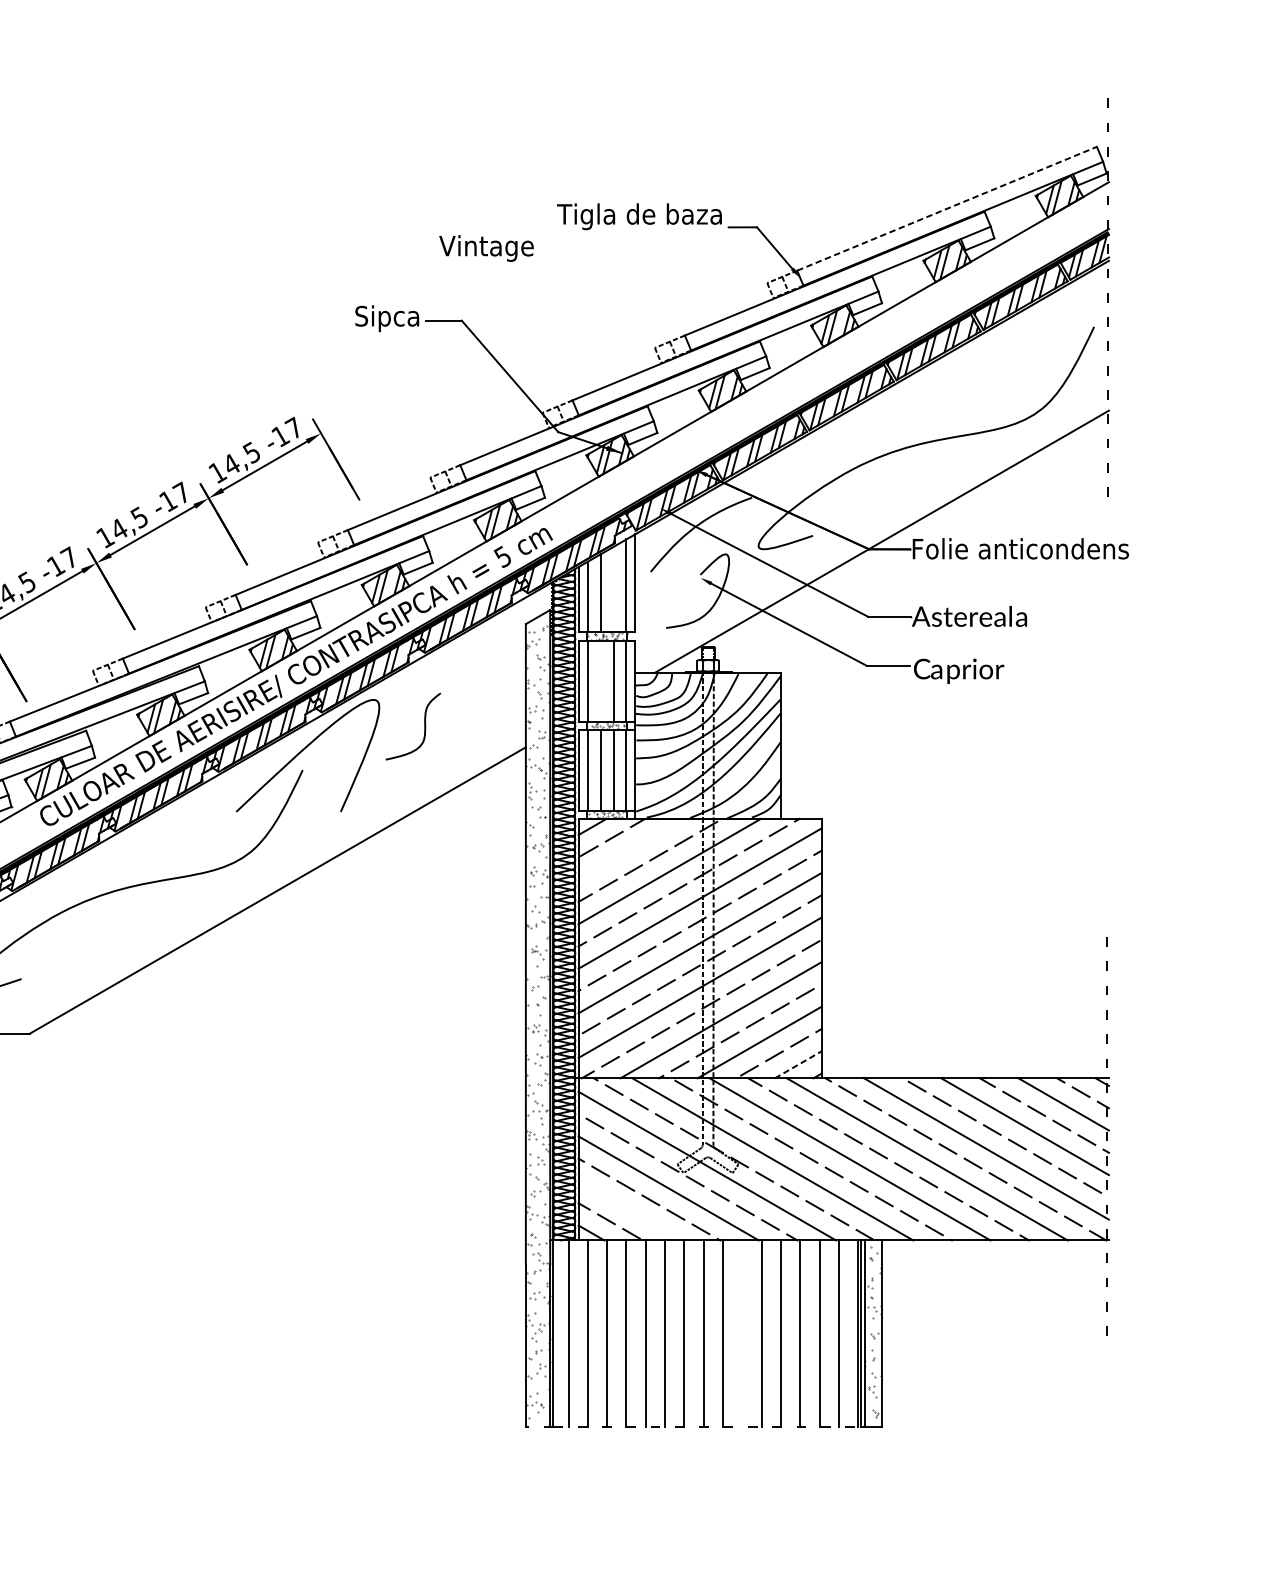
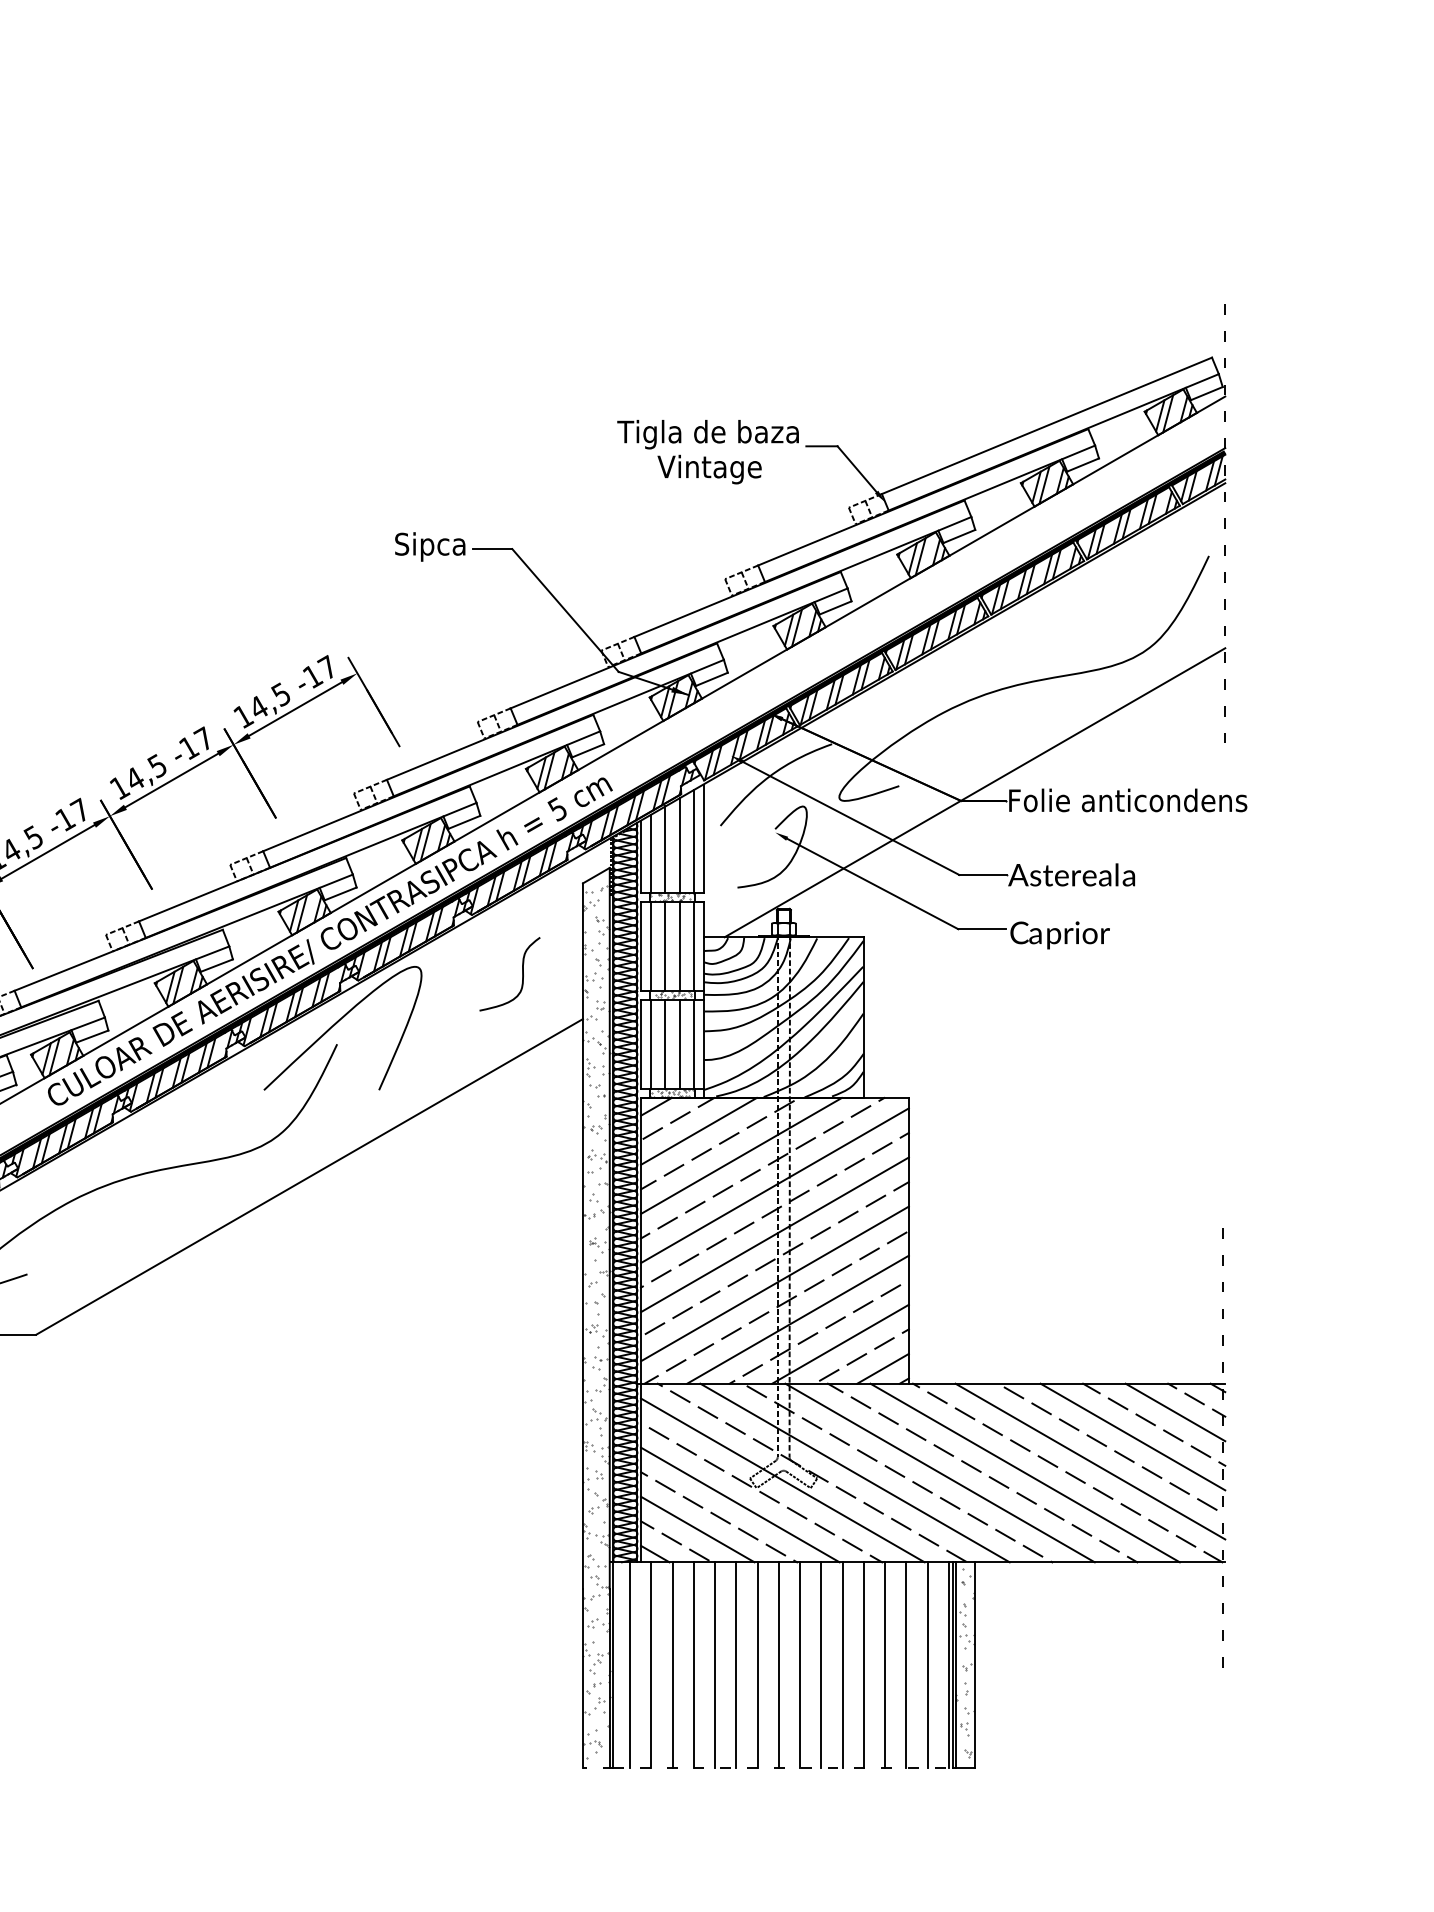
line: (946, 208) -> (1046, 425), dashed -> solid
text: (486, 248) -> (709, 469), moved
line: (613, 589) -> (679, 845), added
line: (600, 680) -> (665, 945), added
curve: (424, 726) -> (522, 974), moved
line: (630, 848) -> (698, 1130), added
line: (798, 1064) -> (883, 1368), dashed -> solid
line: (629, 1210) -> (697, 1529), added
line: (742, 1333) -> (821, 1664), added

